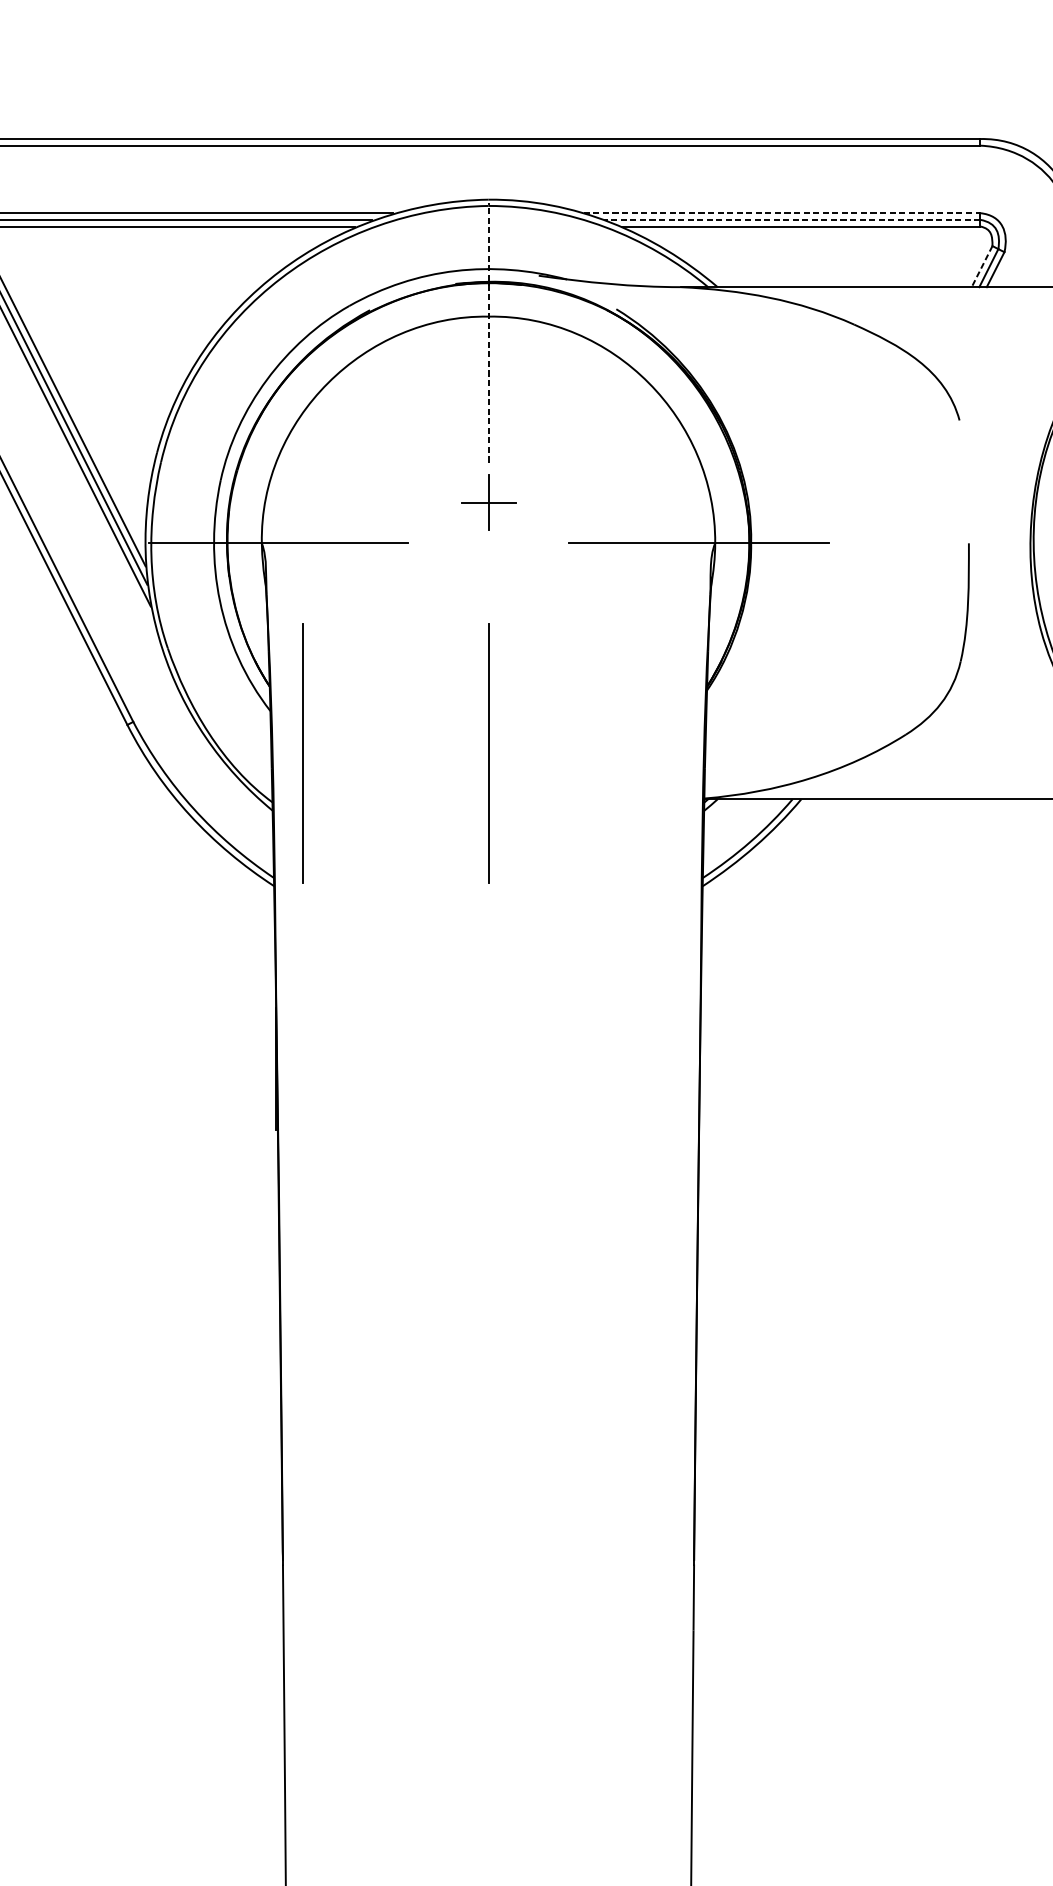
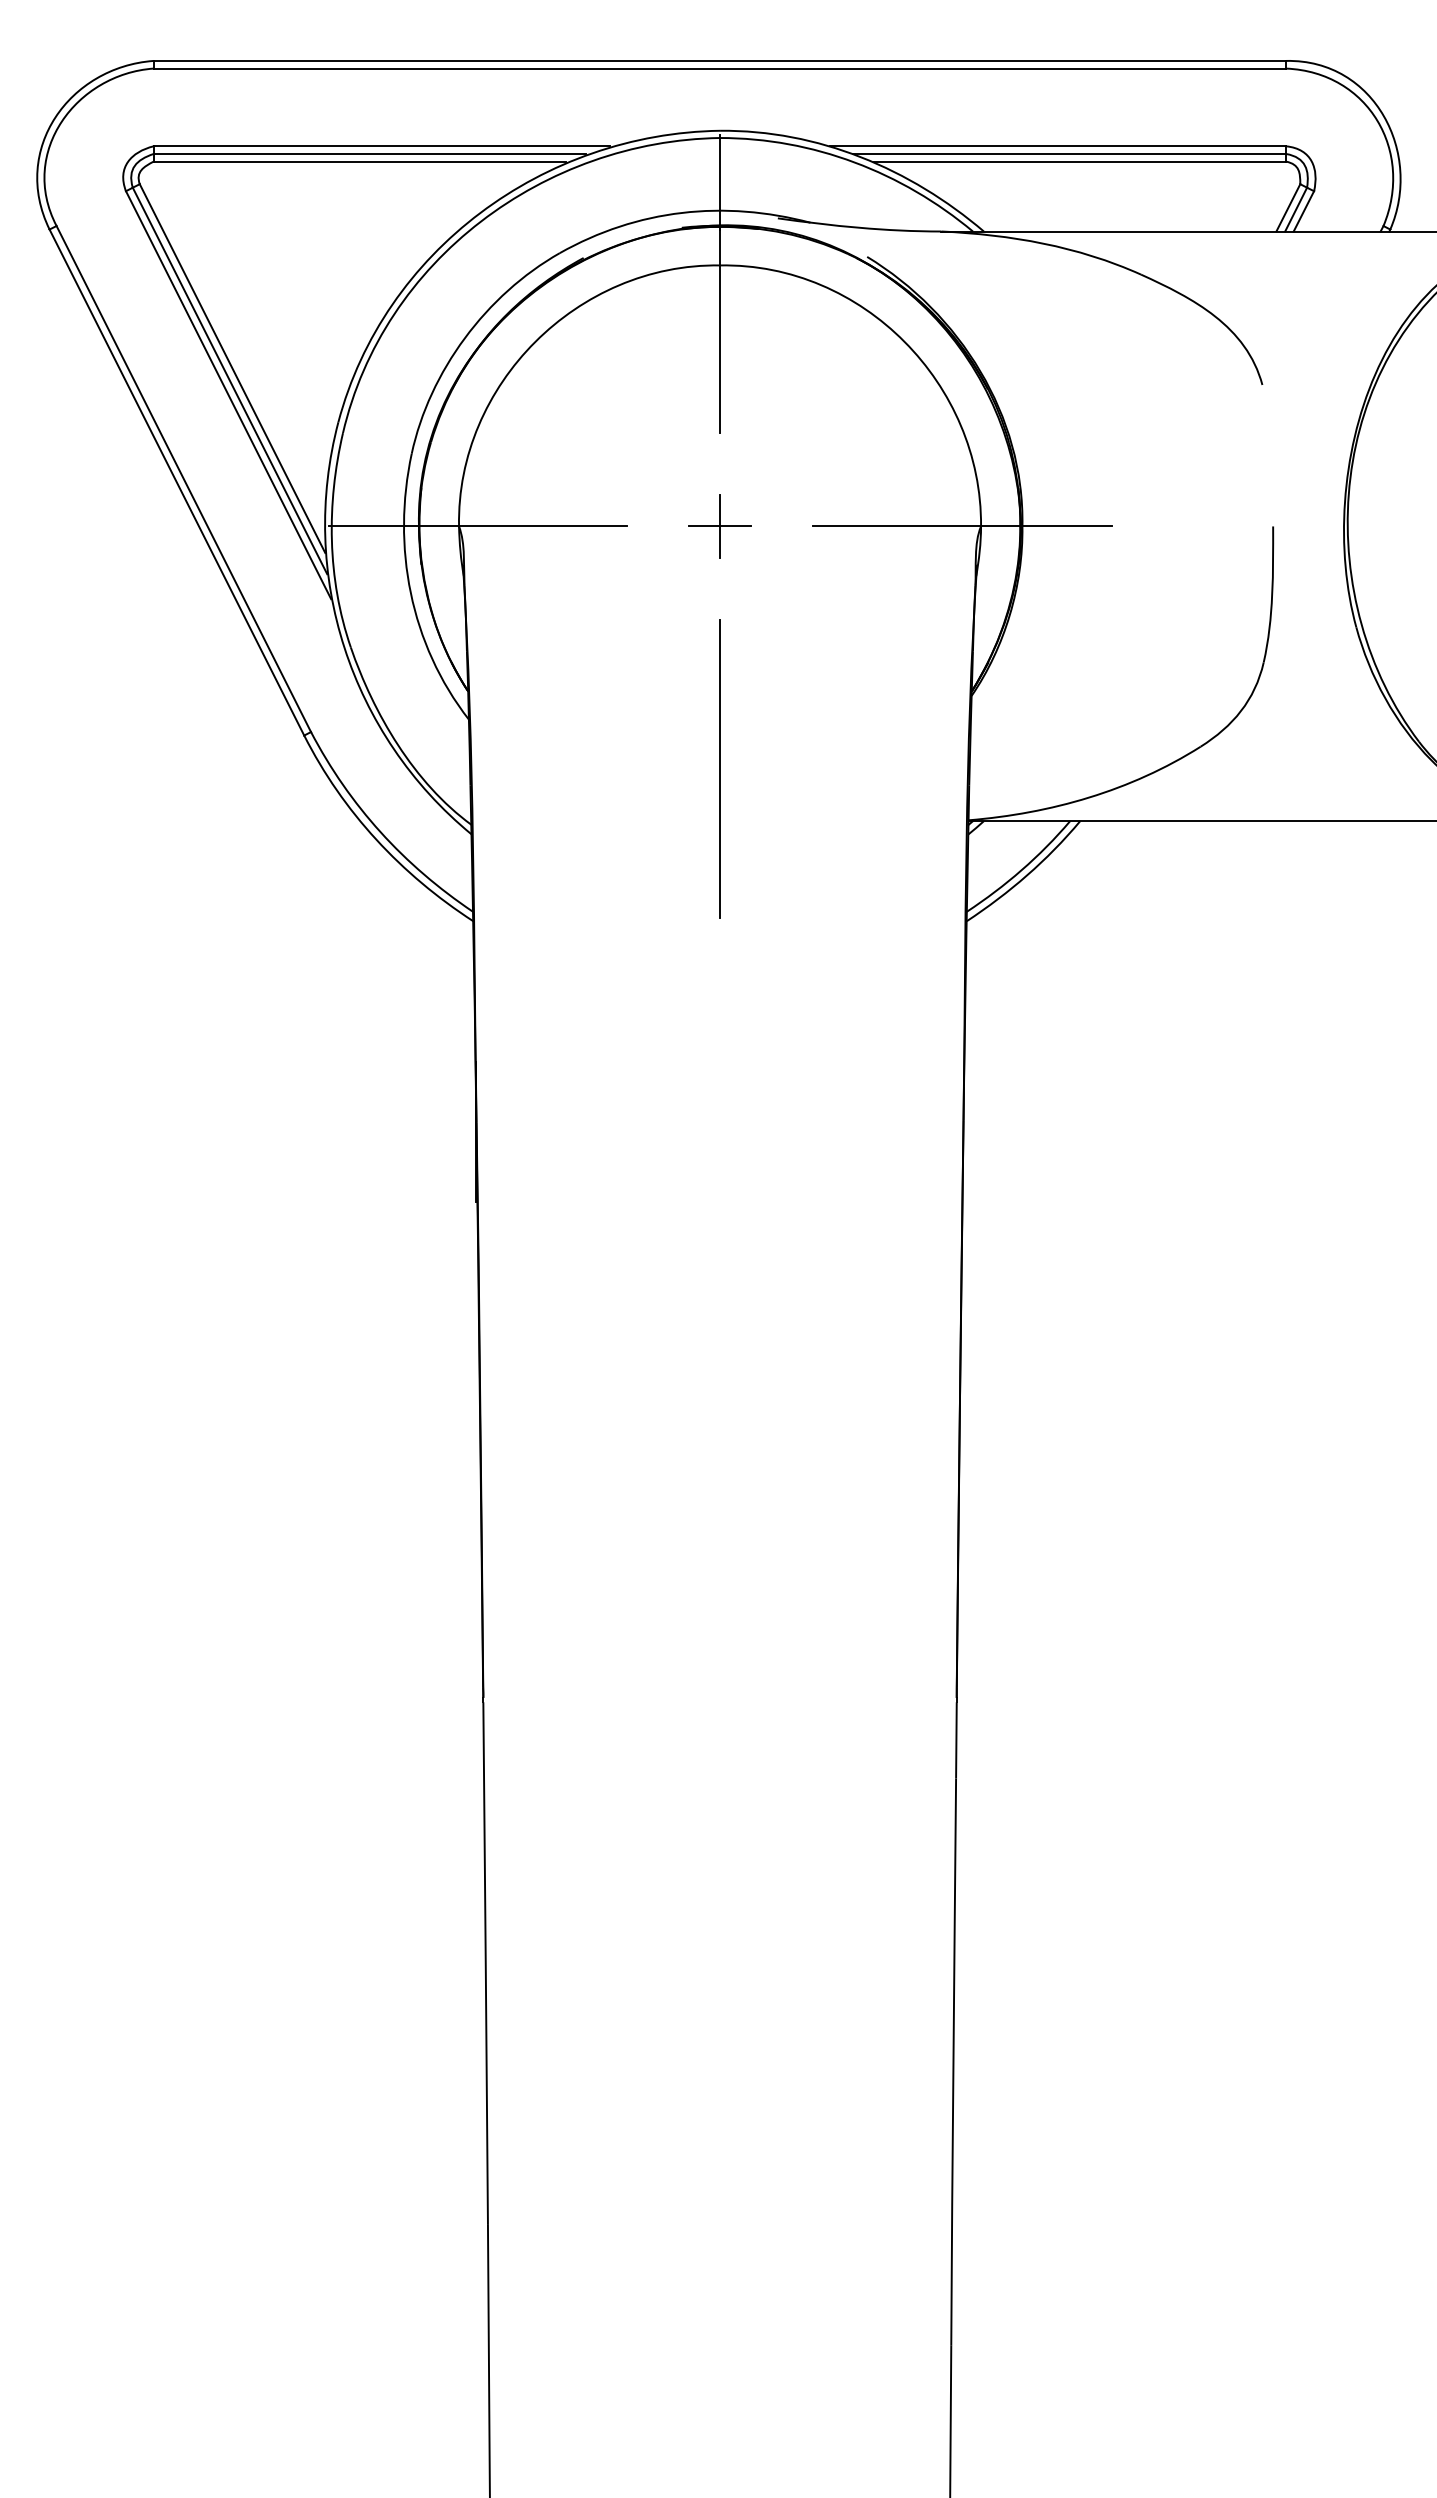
line: (782, 213) -> (1058, 146), dashed -> solid
line: (792, 220) -> (1069, 154), dashed -> solid
line: (982, 267) -> (1288, 208), dashed -> solid
line: (488, 332) -> (720, 283), dashed -> solid
part: (488, 502) -> (719, 526), moved
line: (302, 753) -> (505, 768), removed

